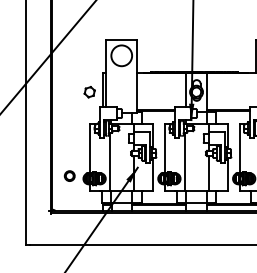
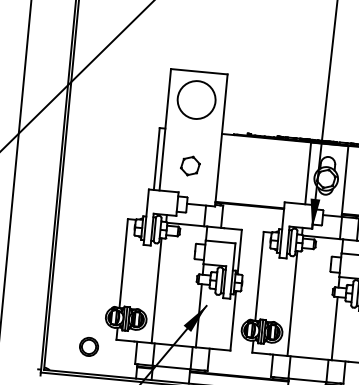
part: (89, 92) -> (189, 166), moved
part: (69, 175) -> (88, 345), moved

